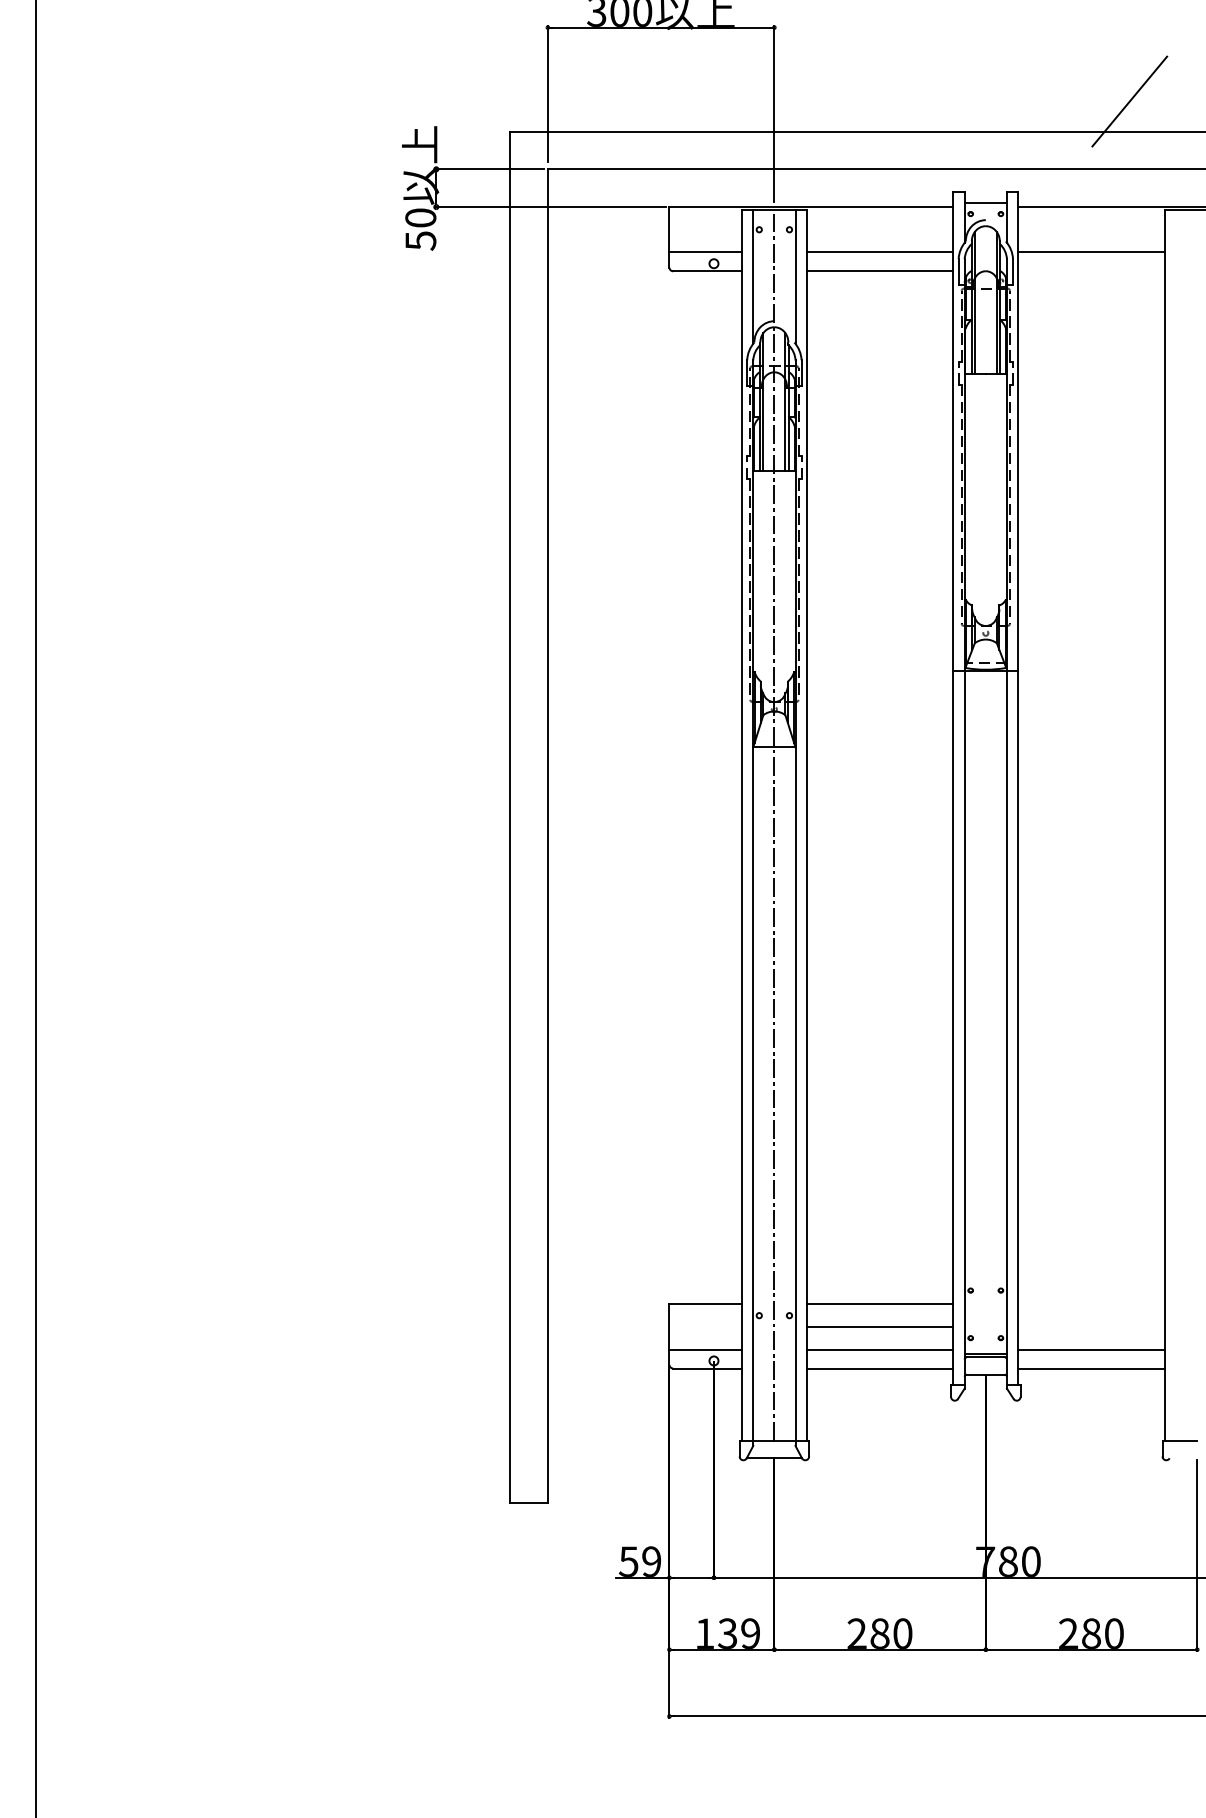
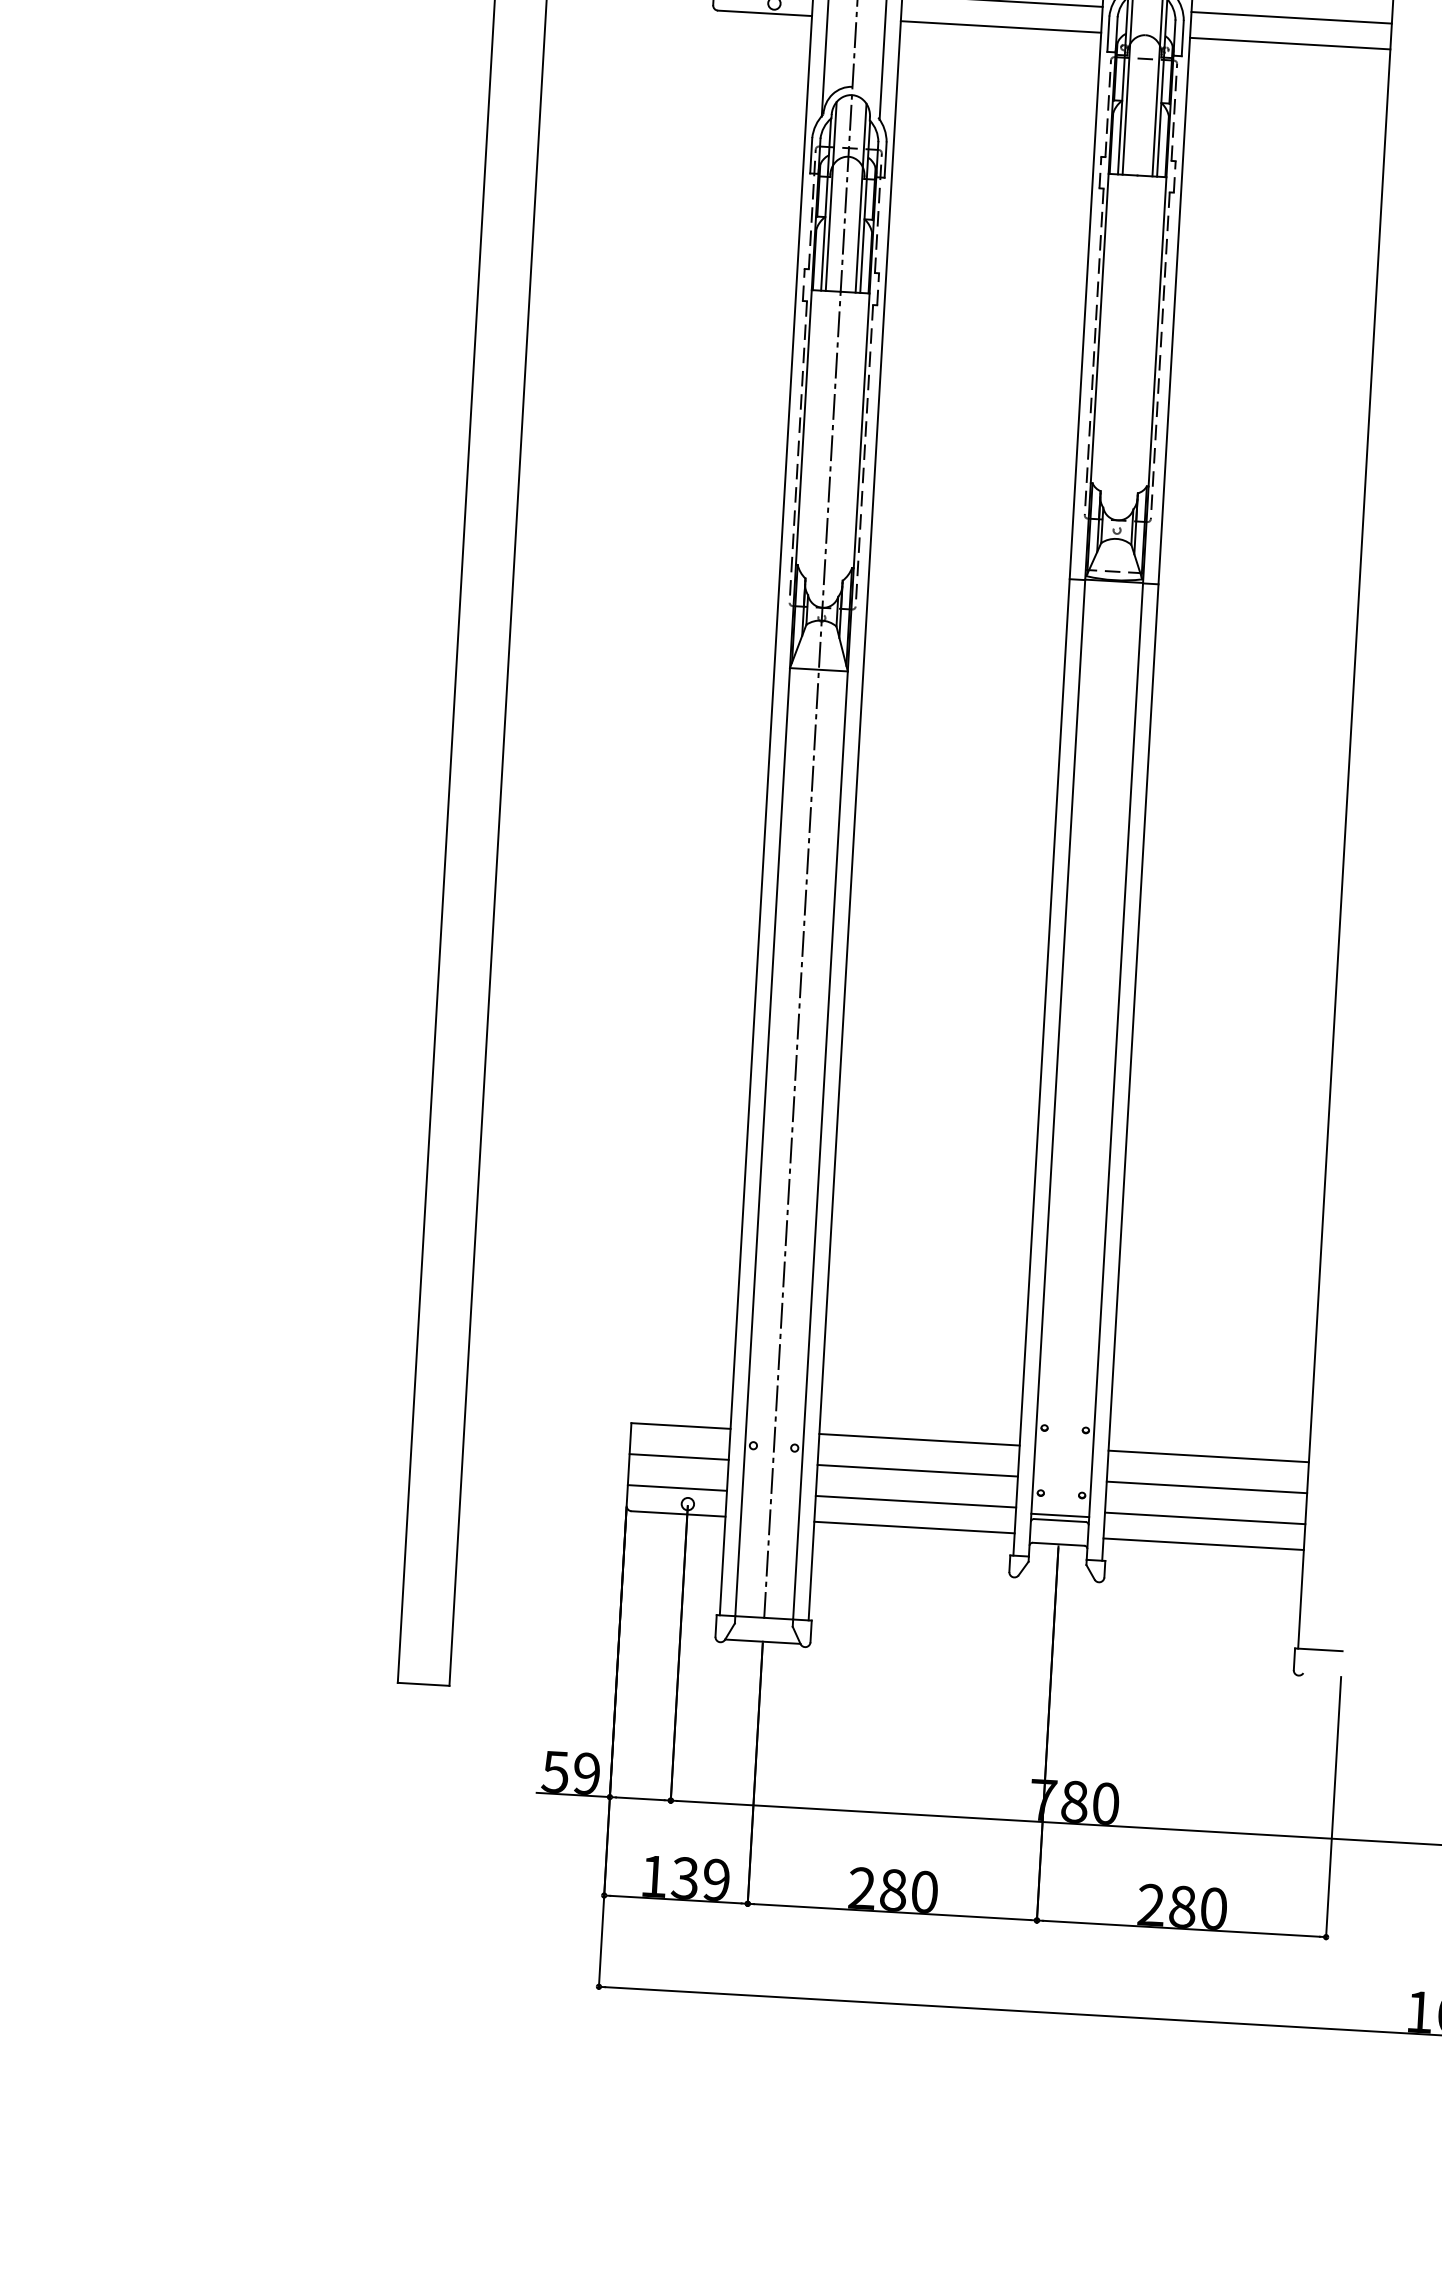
line: (1091, 271) -> (1290, 43), added
line: (1091, 1304) -> (1208, 1456), added
line: (705, 1327) -> (678, 1457), added
line: (1091, 1327) -> (1206, 1488), added

